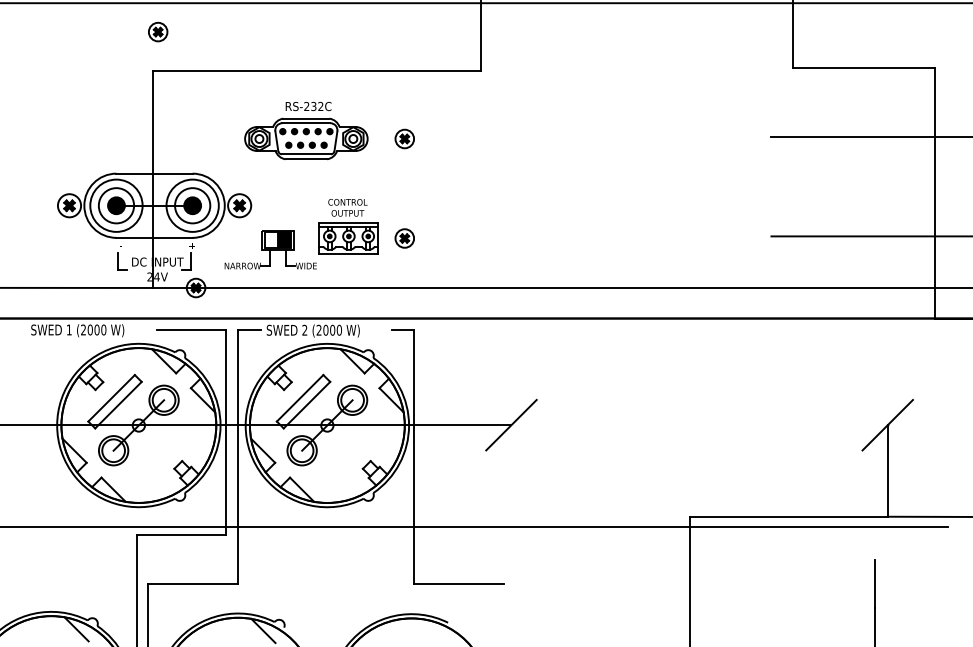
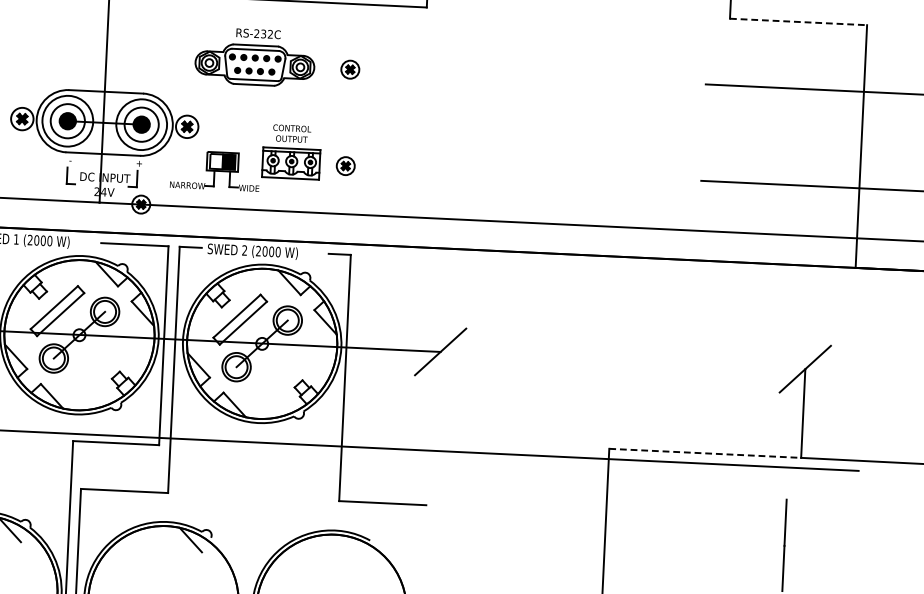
line: (863, 68) -> (798, 22), solid -> dashed
line: (788, 516) -> (704, 453), solid -> dashed

